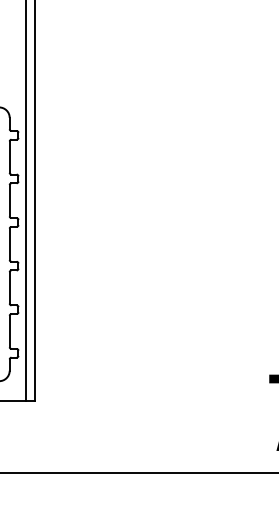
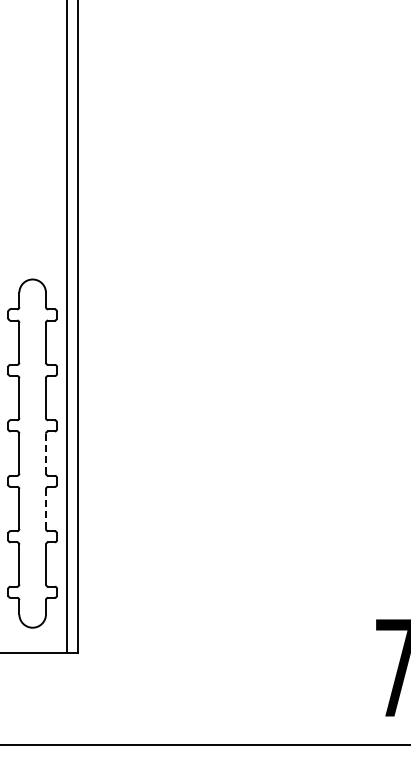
line: (9, 244) -> (45, 453), solid -> dashed
line: (9, 288) -> (45, 509), solid -> dashed

